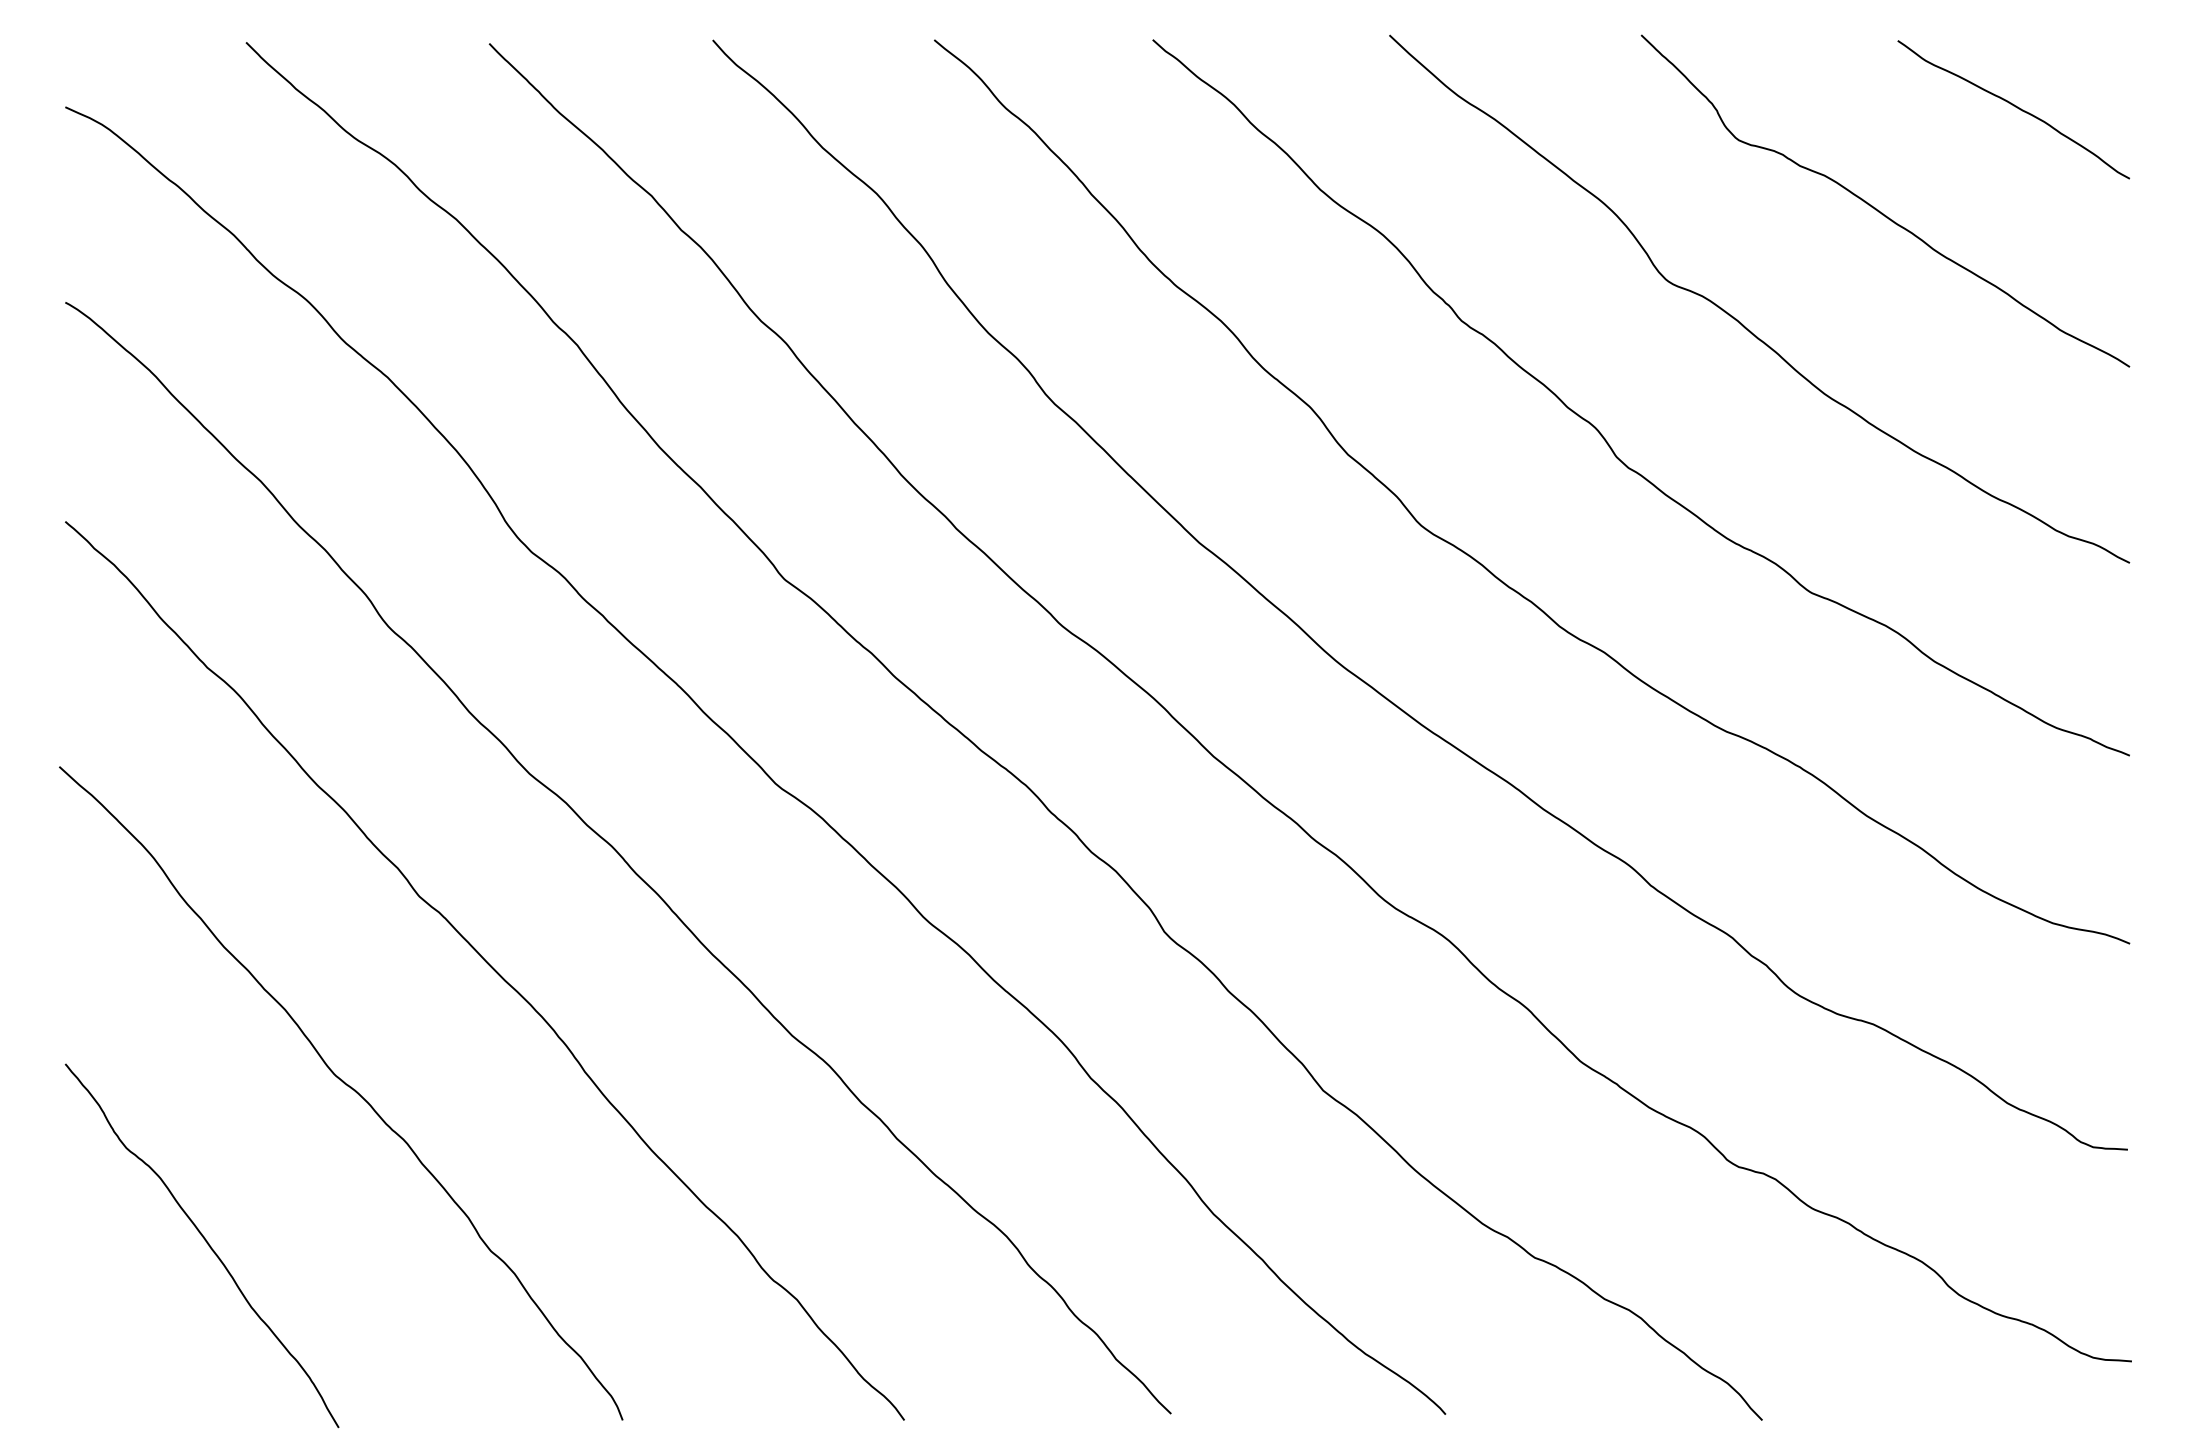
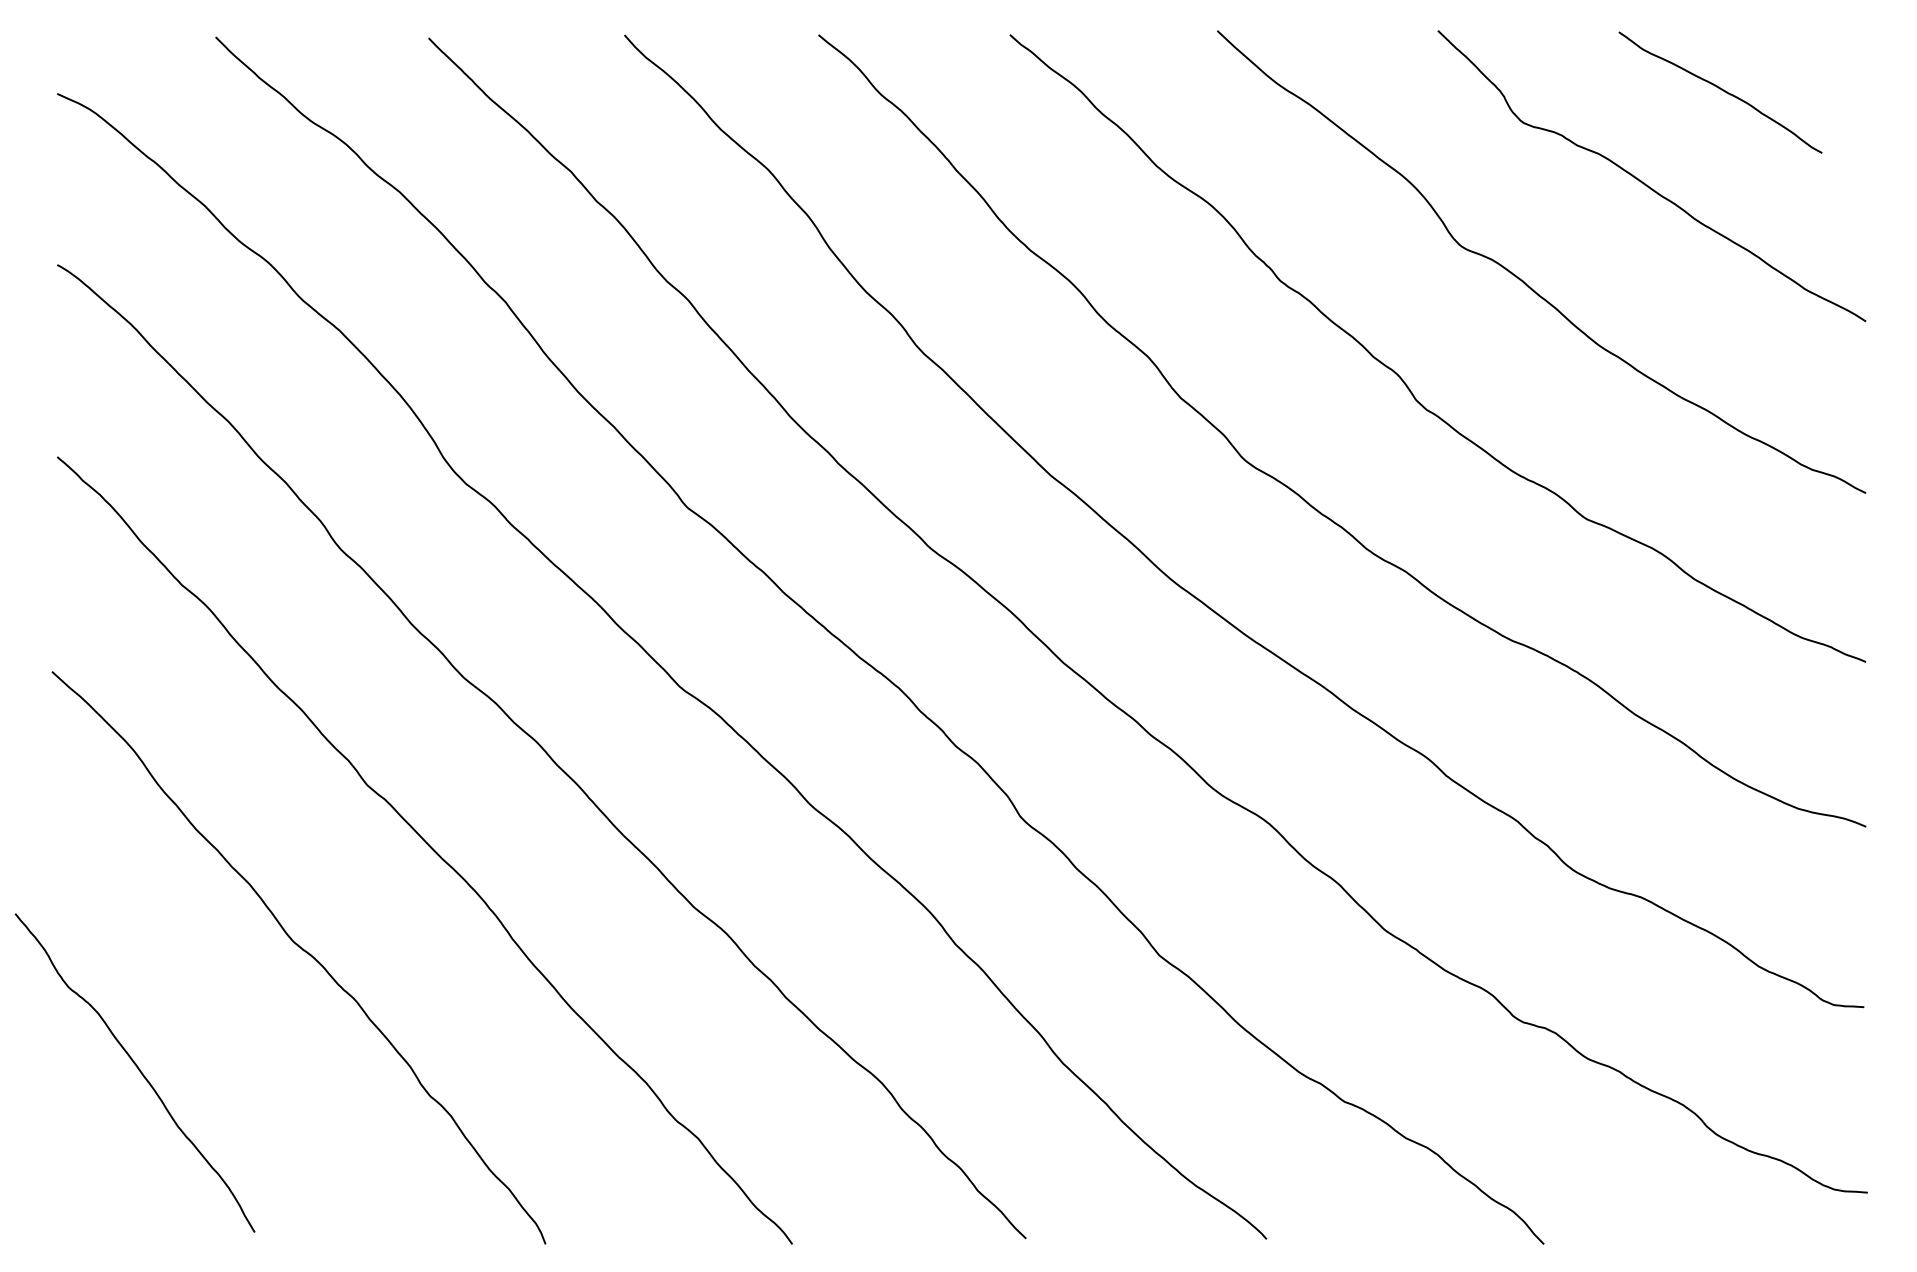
curve: (2015, 107) -> (1722, 90), moved
curve: (206, 1243) -> (138, 1070), moved

